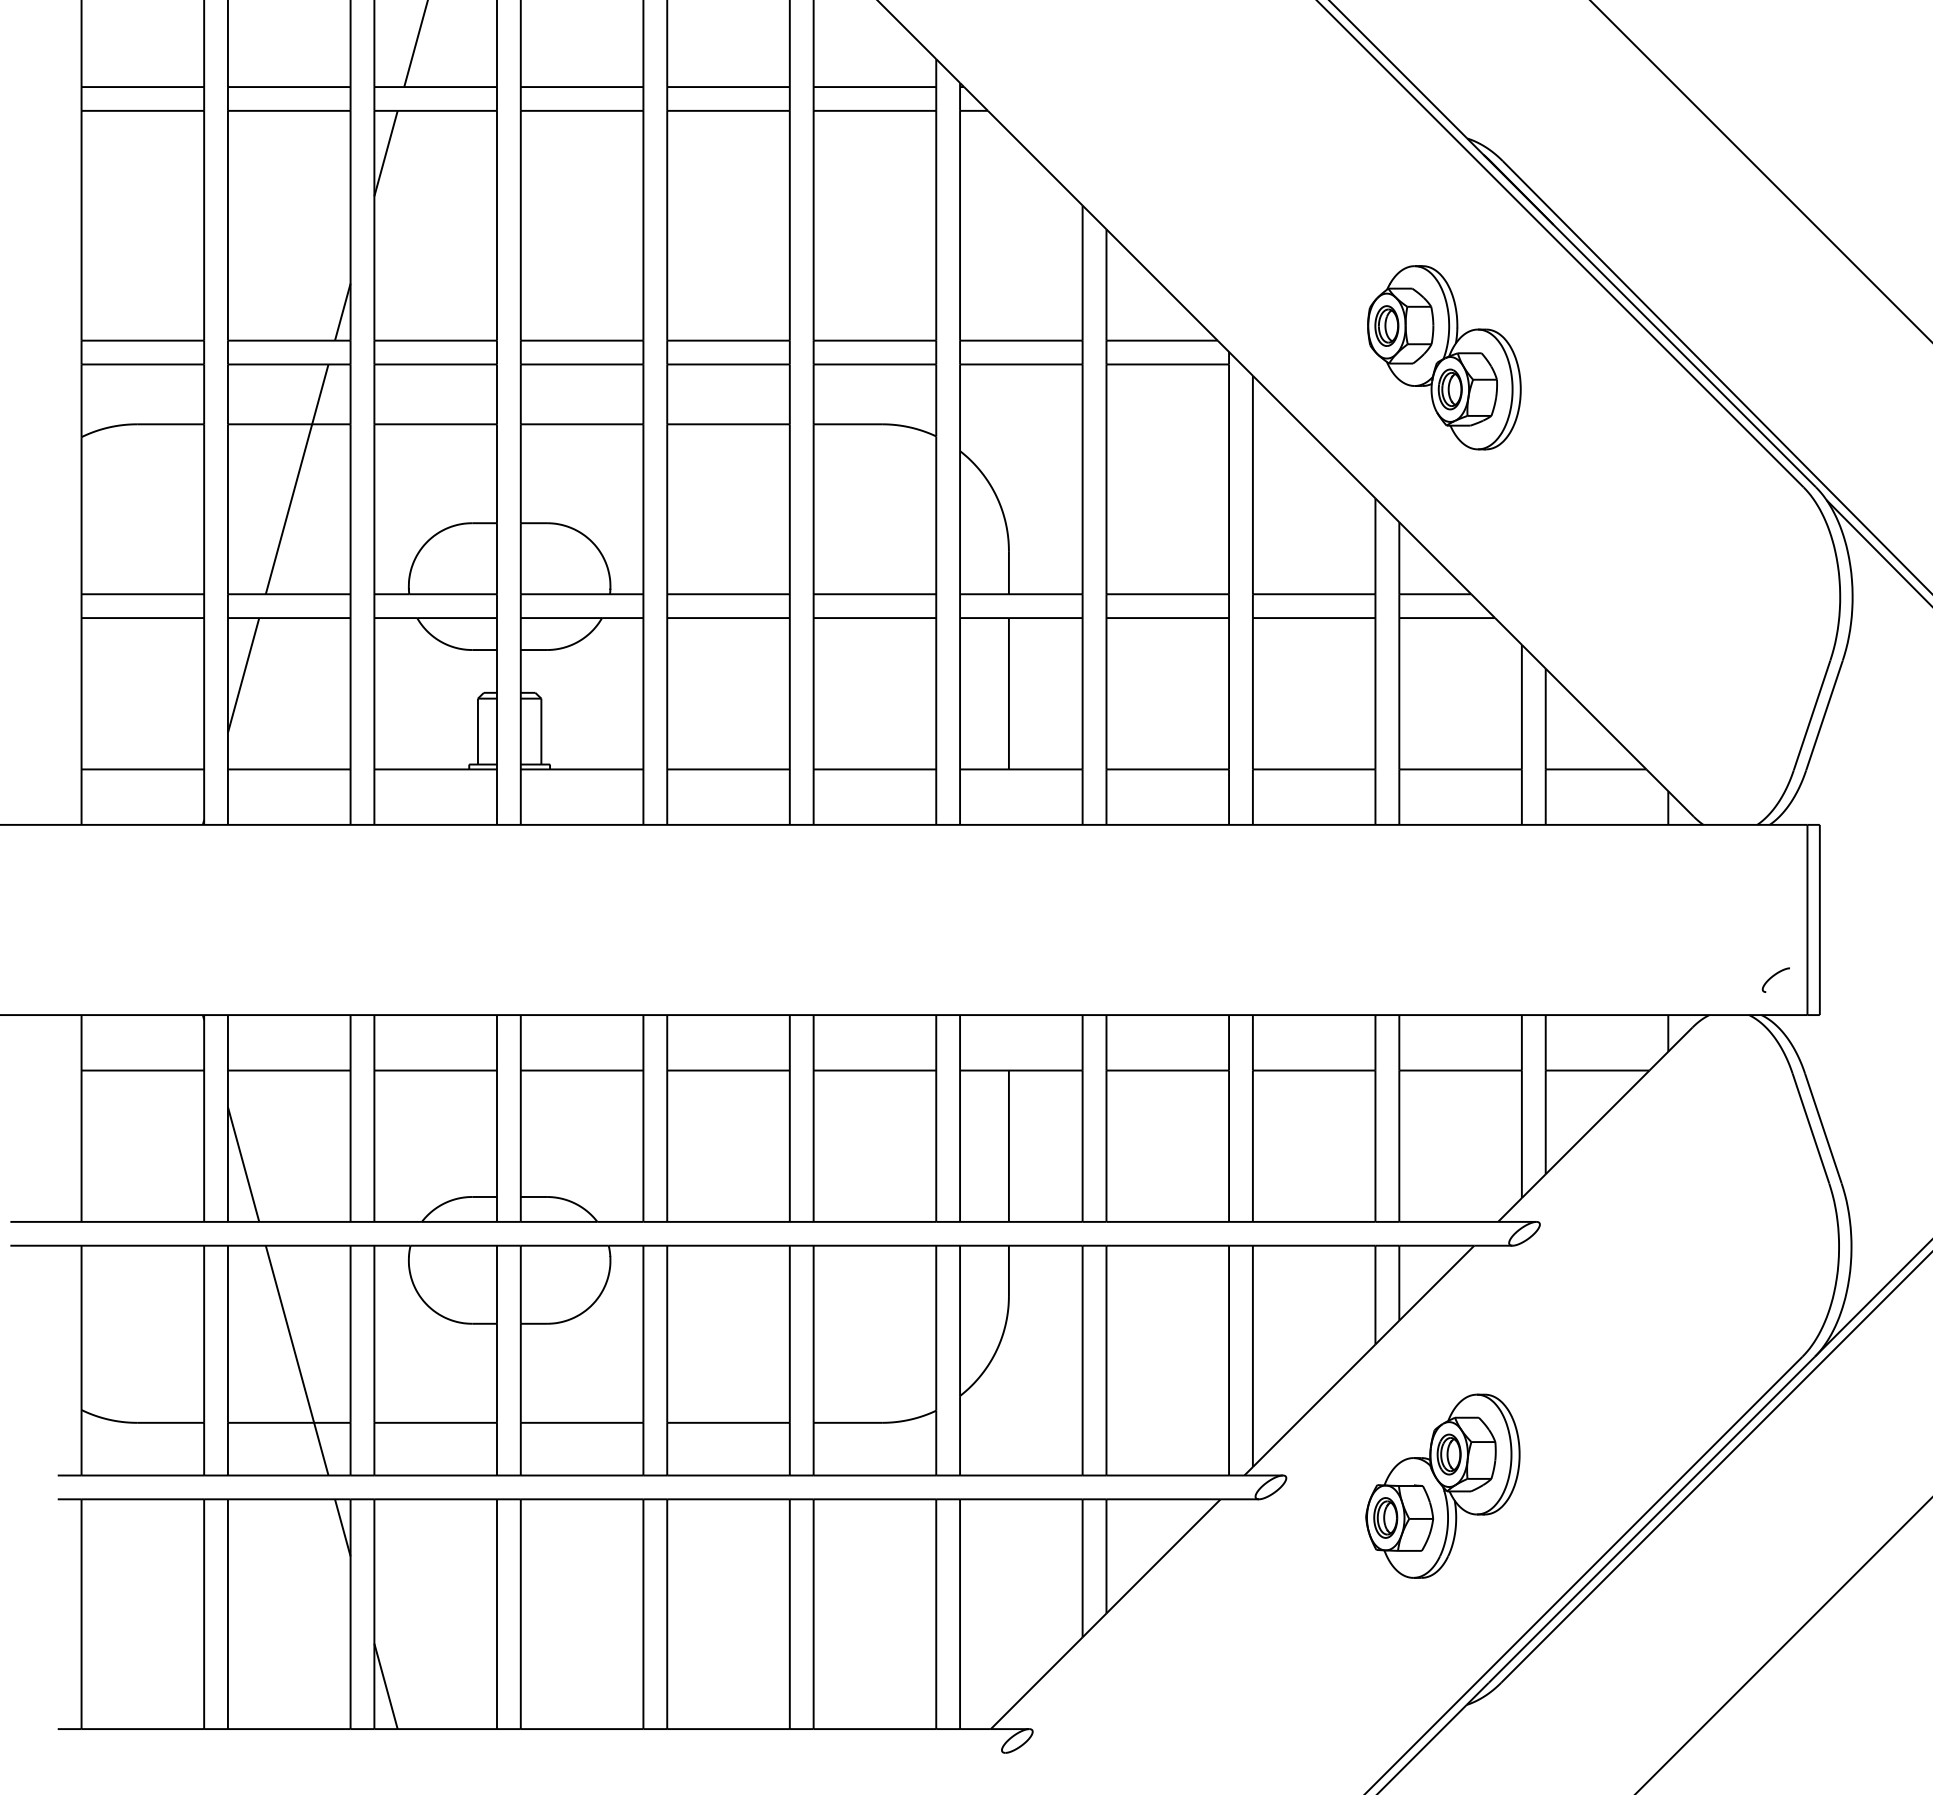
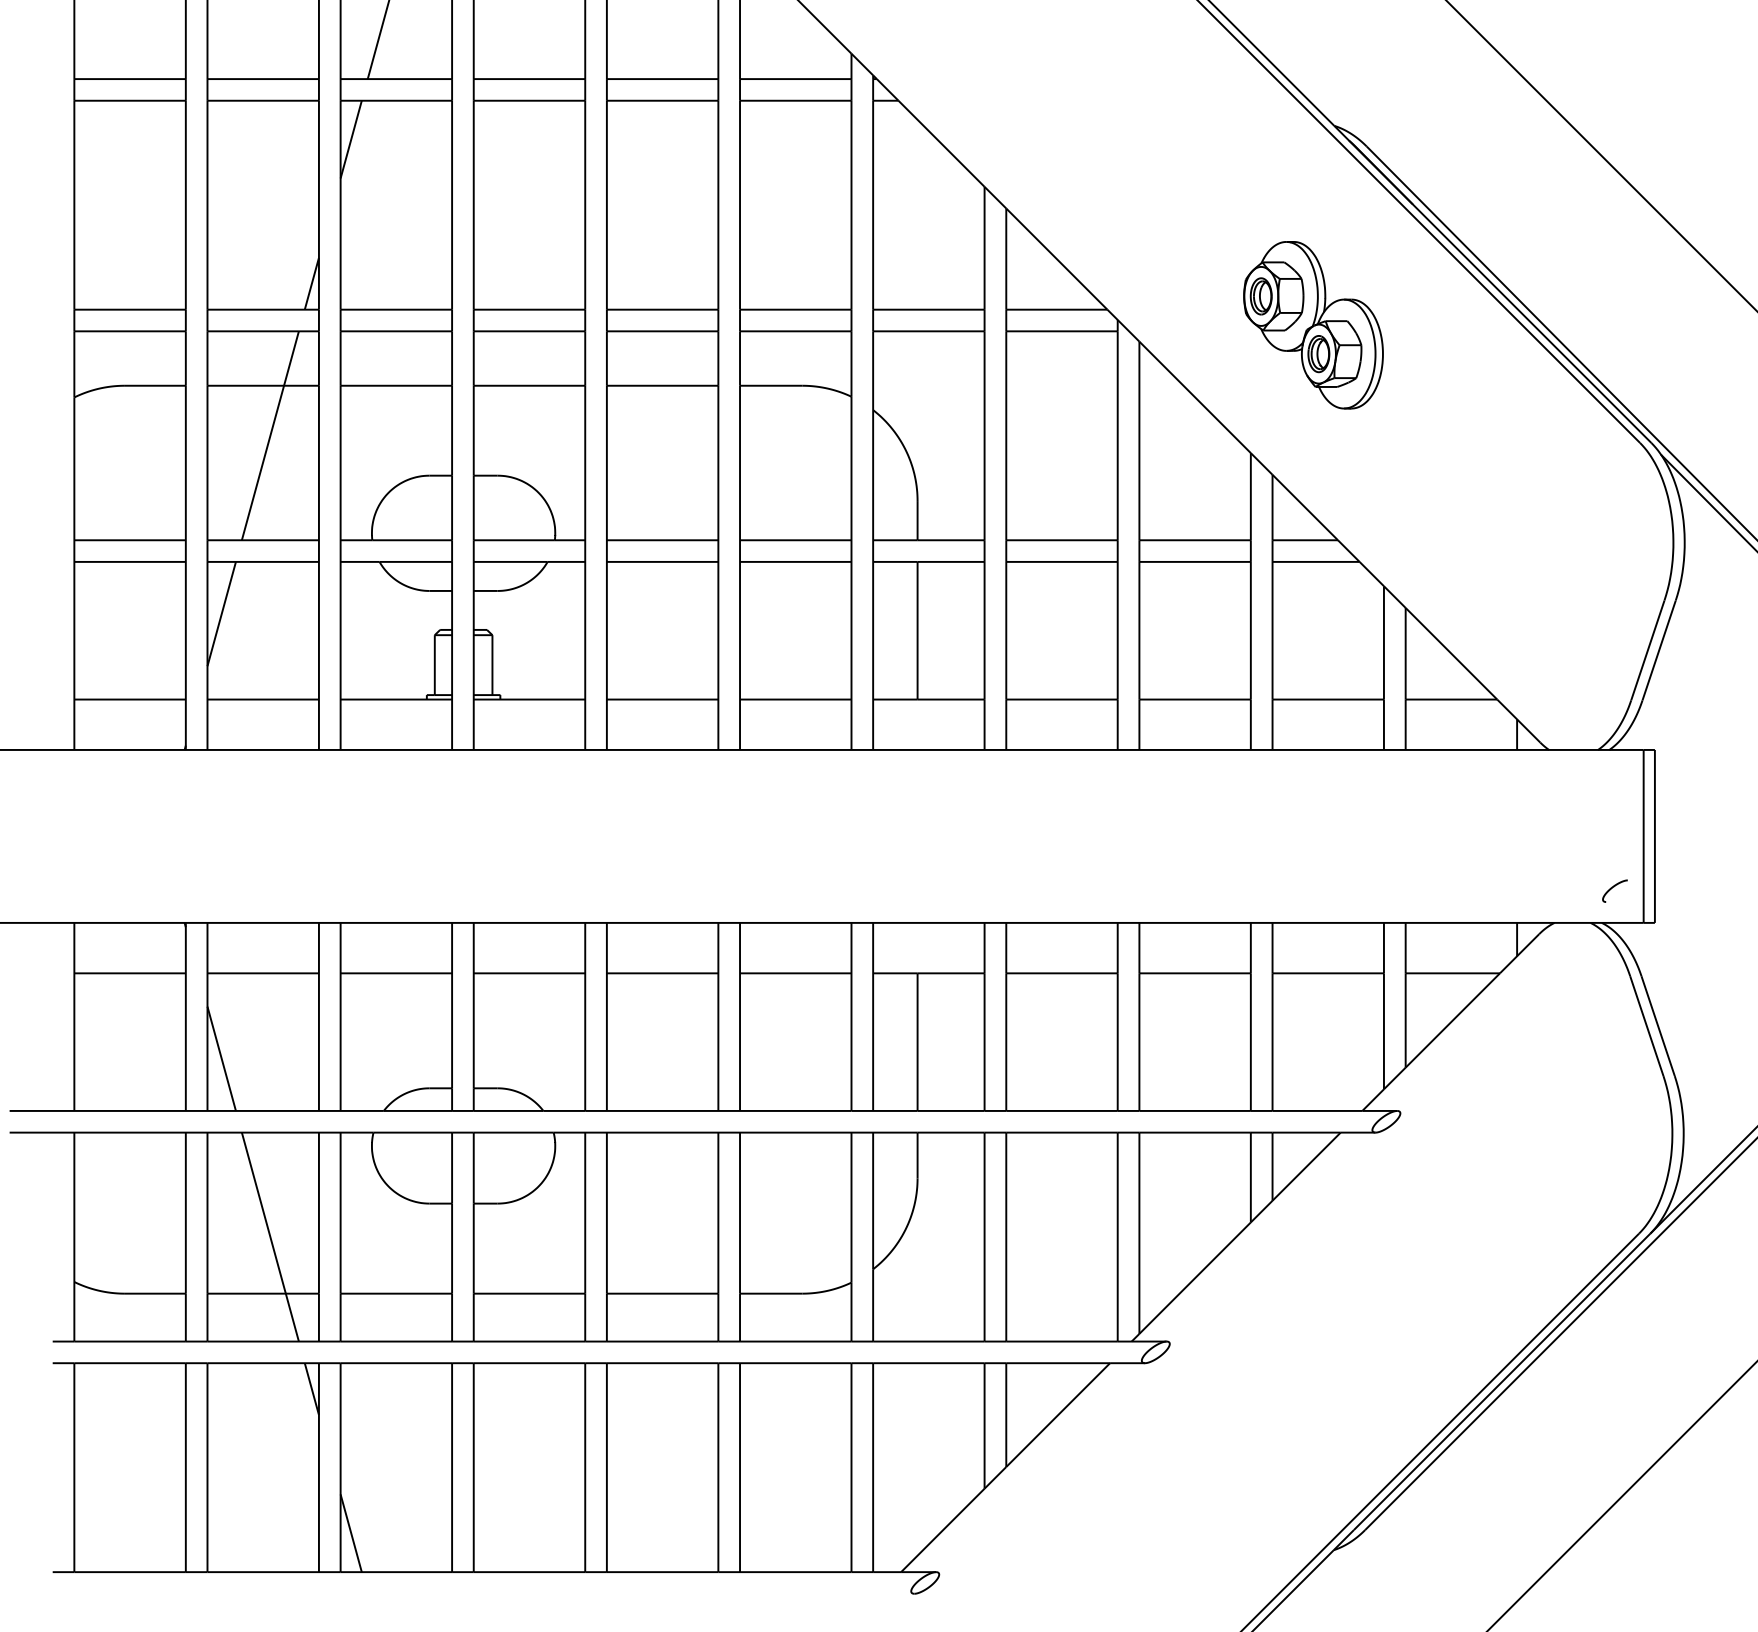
part: (1442, 1486) -> (1311, 1351), removed

